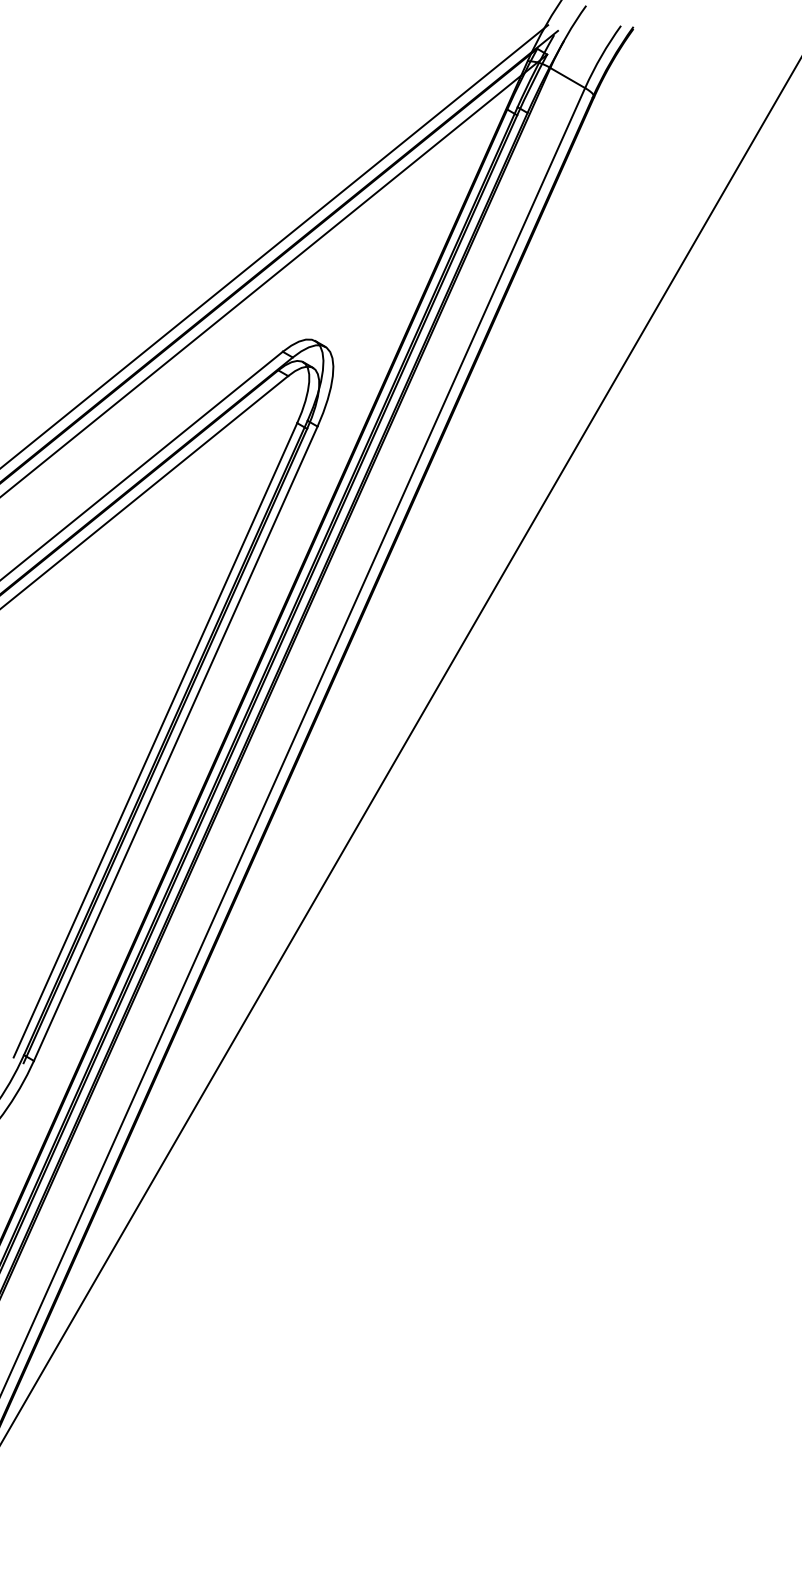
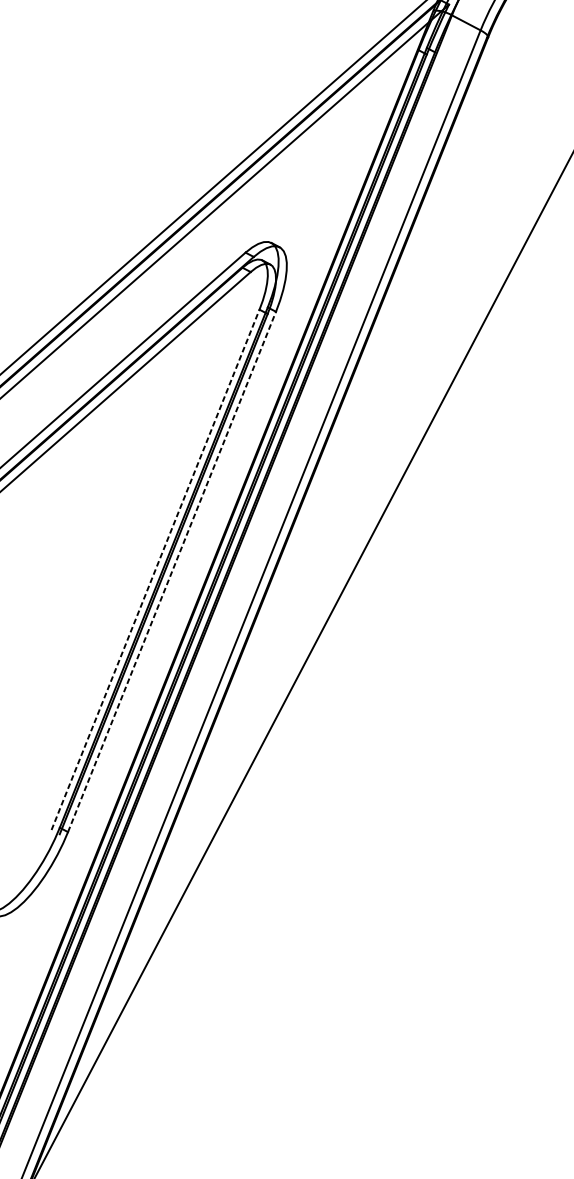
line: (155, 739) -> (155, 569), solid -> dashed
line: (175, 743) -> (171, 571), solid -> dashed

